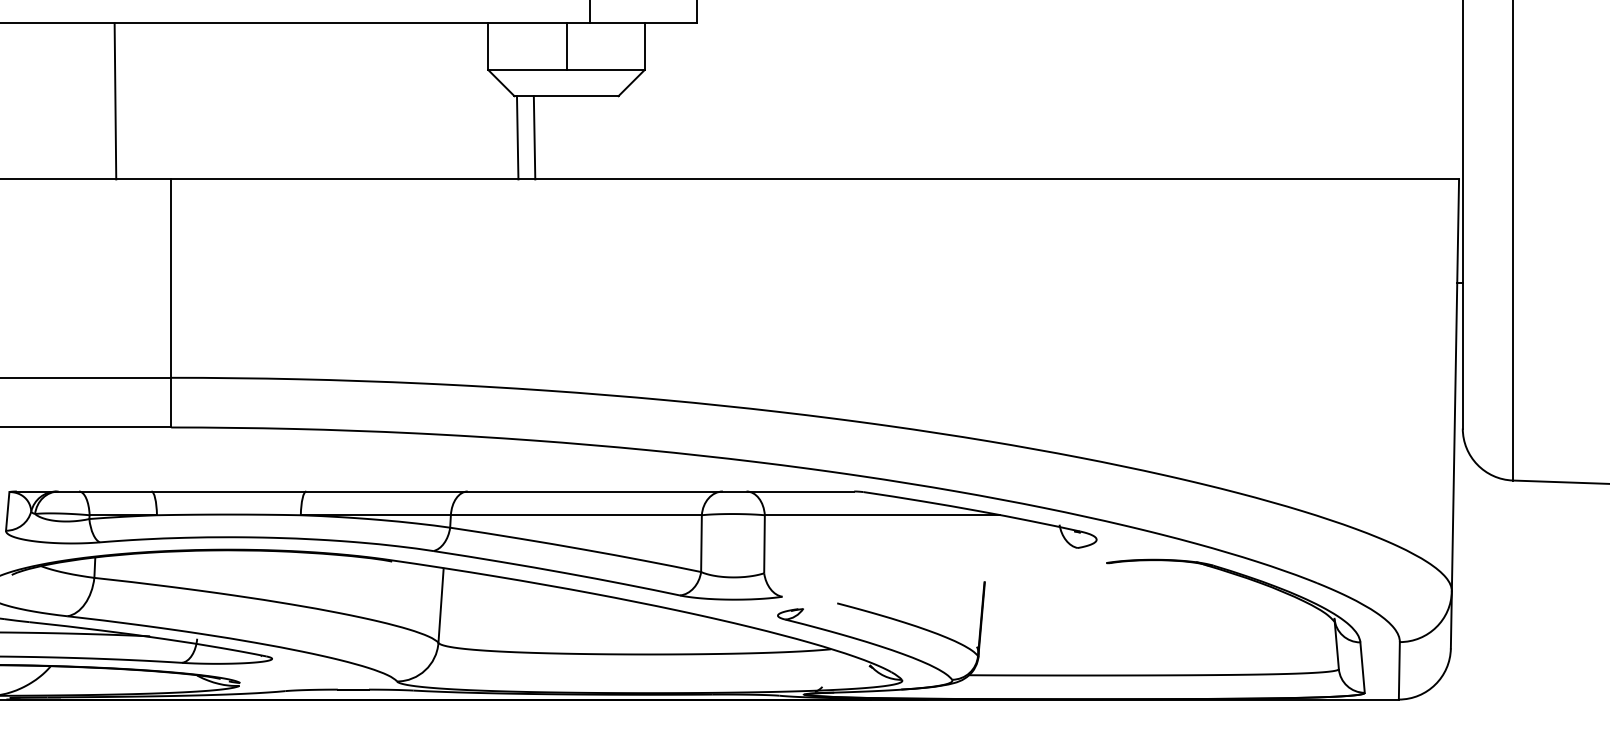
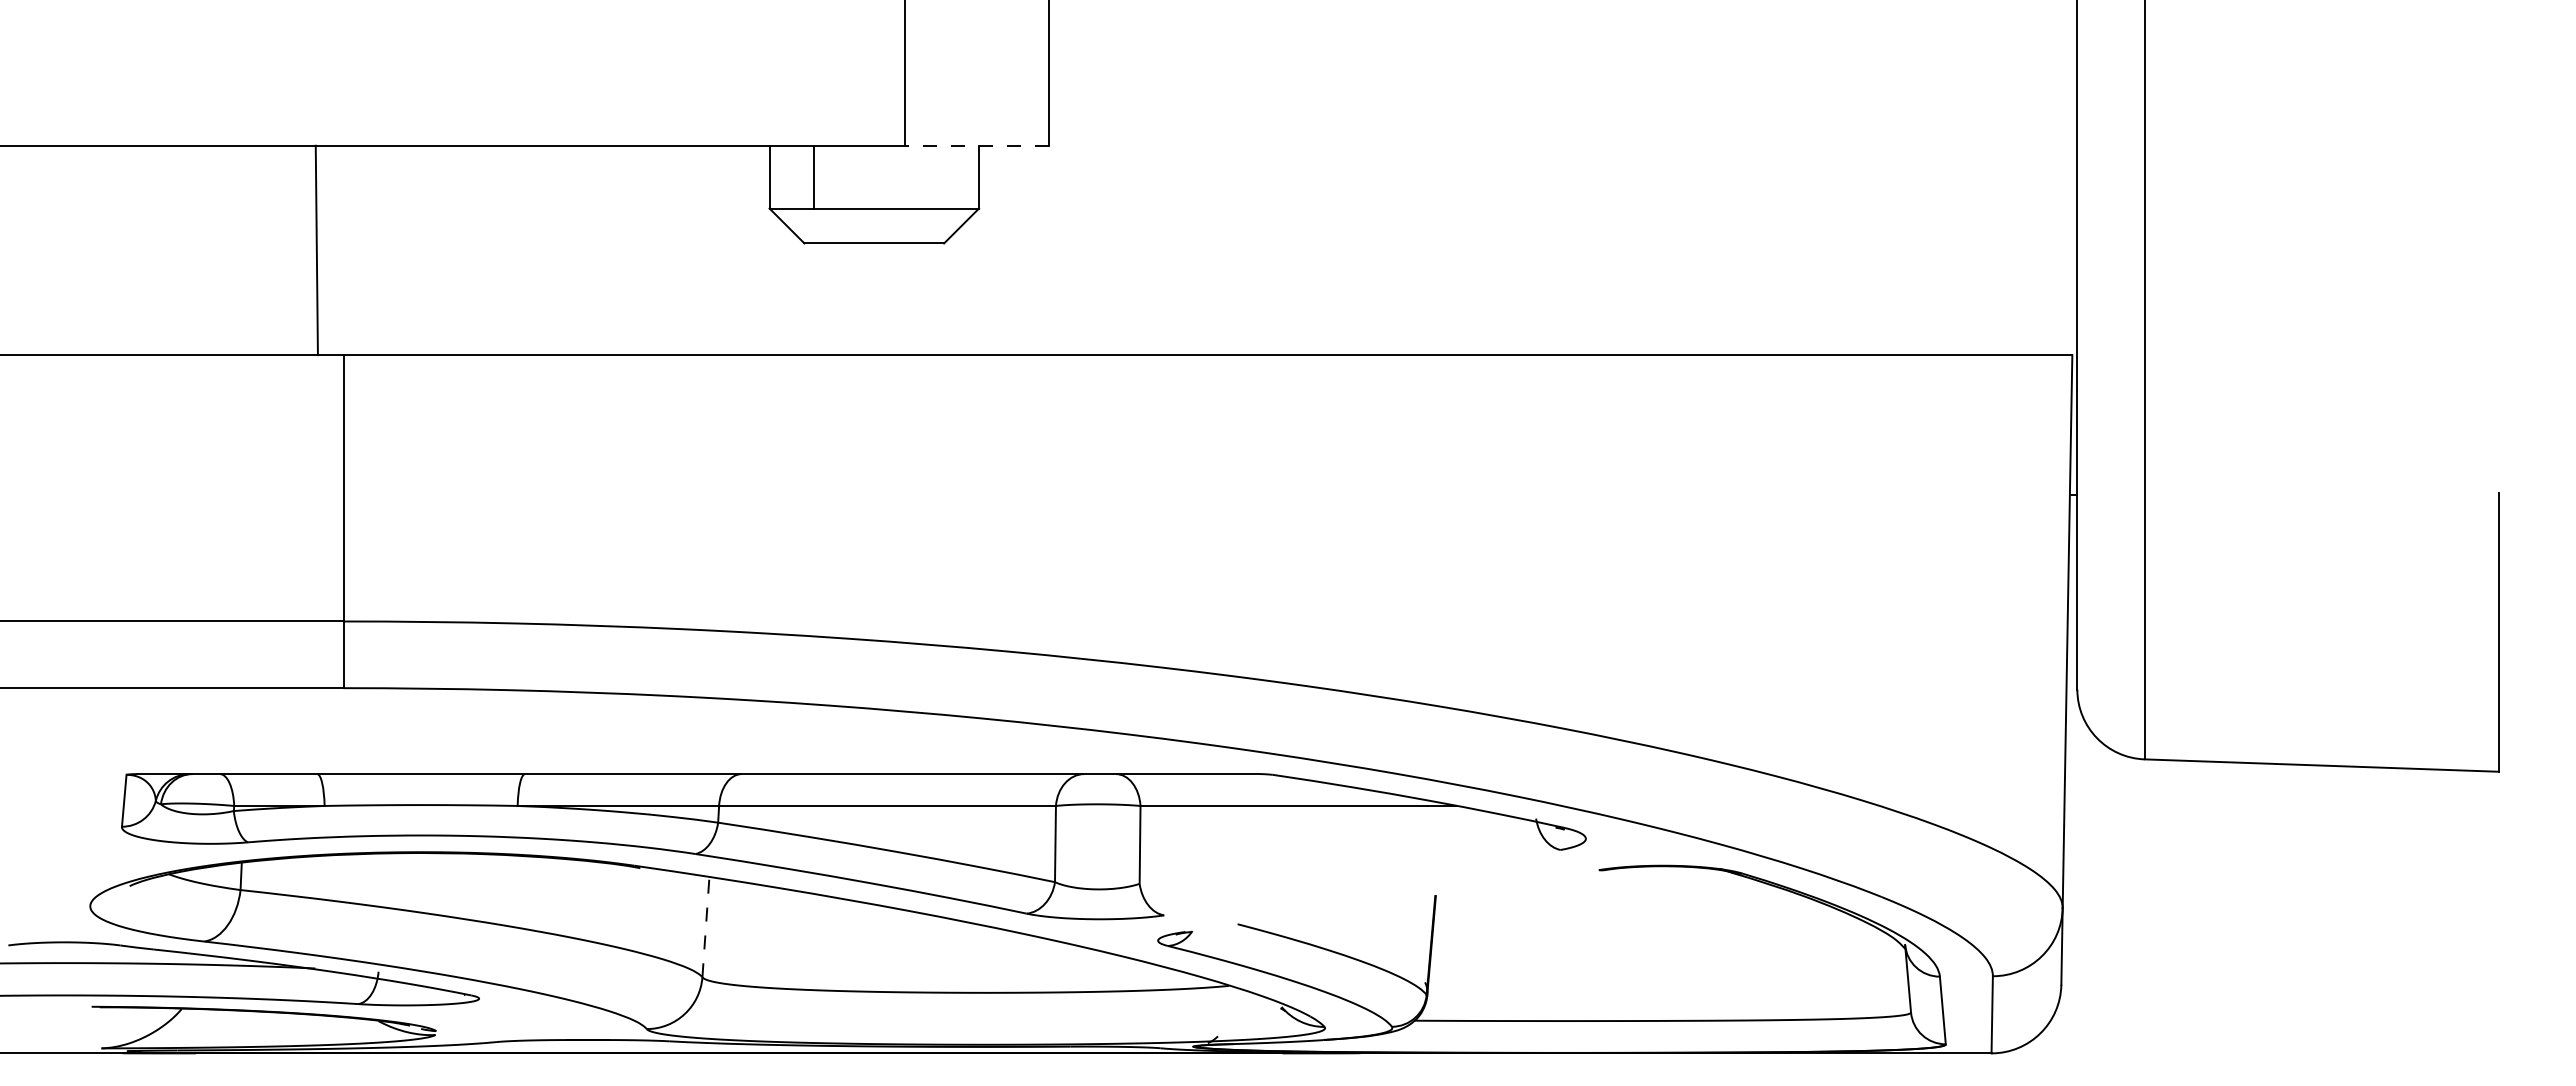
line: (643, 23) -> (977, 145), solid -> dashed
line: (566, 46) -> (814, 176), moved
line: (115, 101) -> (316, 250), moved
line: (517, 137) -> (808, 299), removed
line: (534, 137) -> (831, 299), removed
line: (440, 605) -> (705, 927), solid -> dashed

